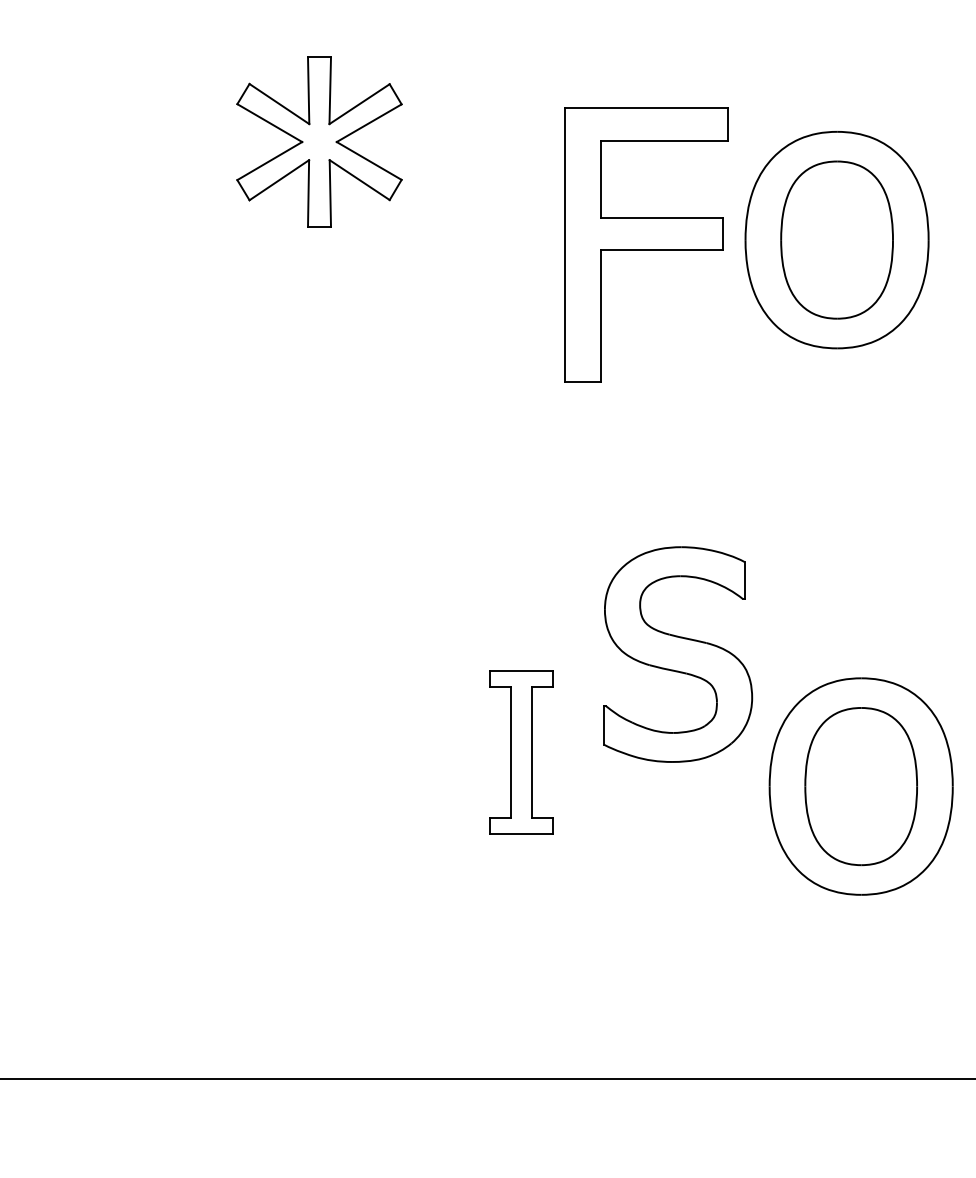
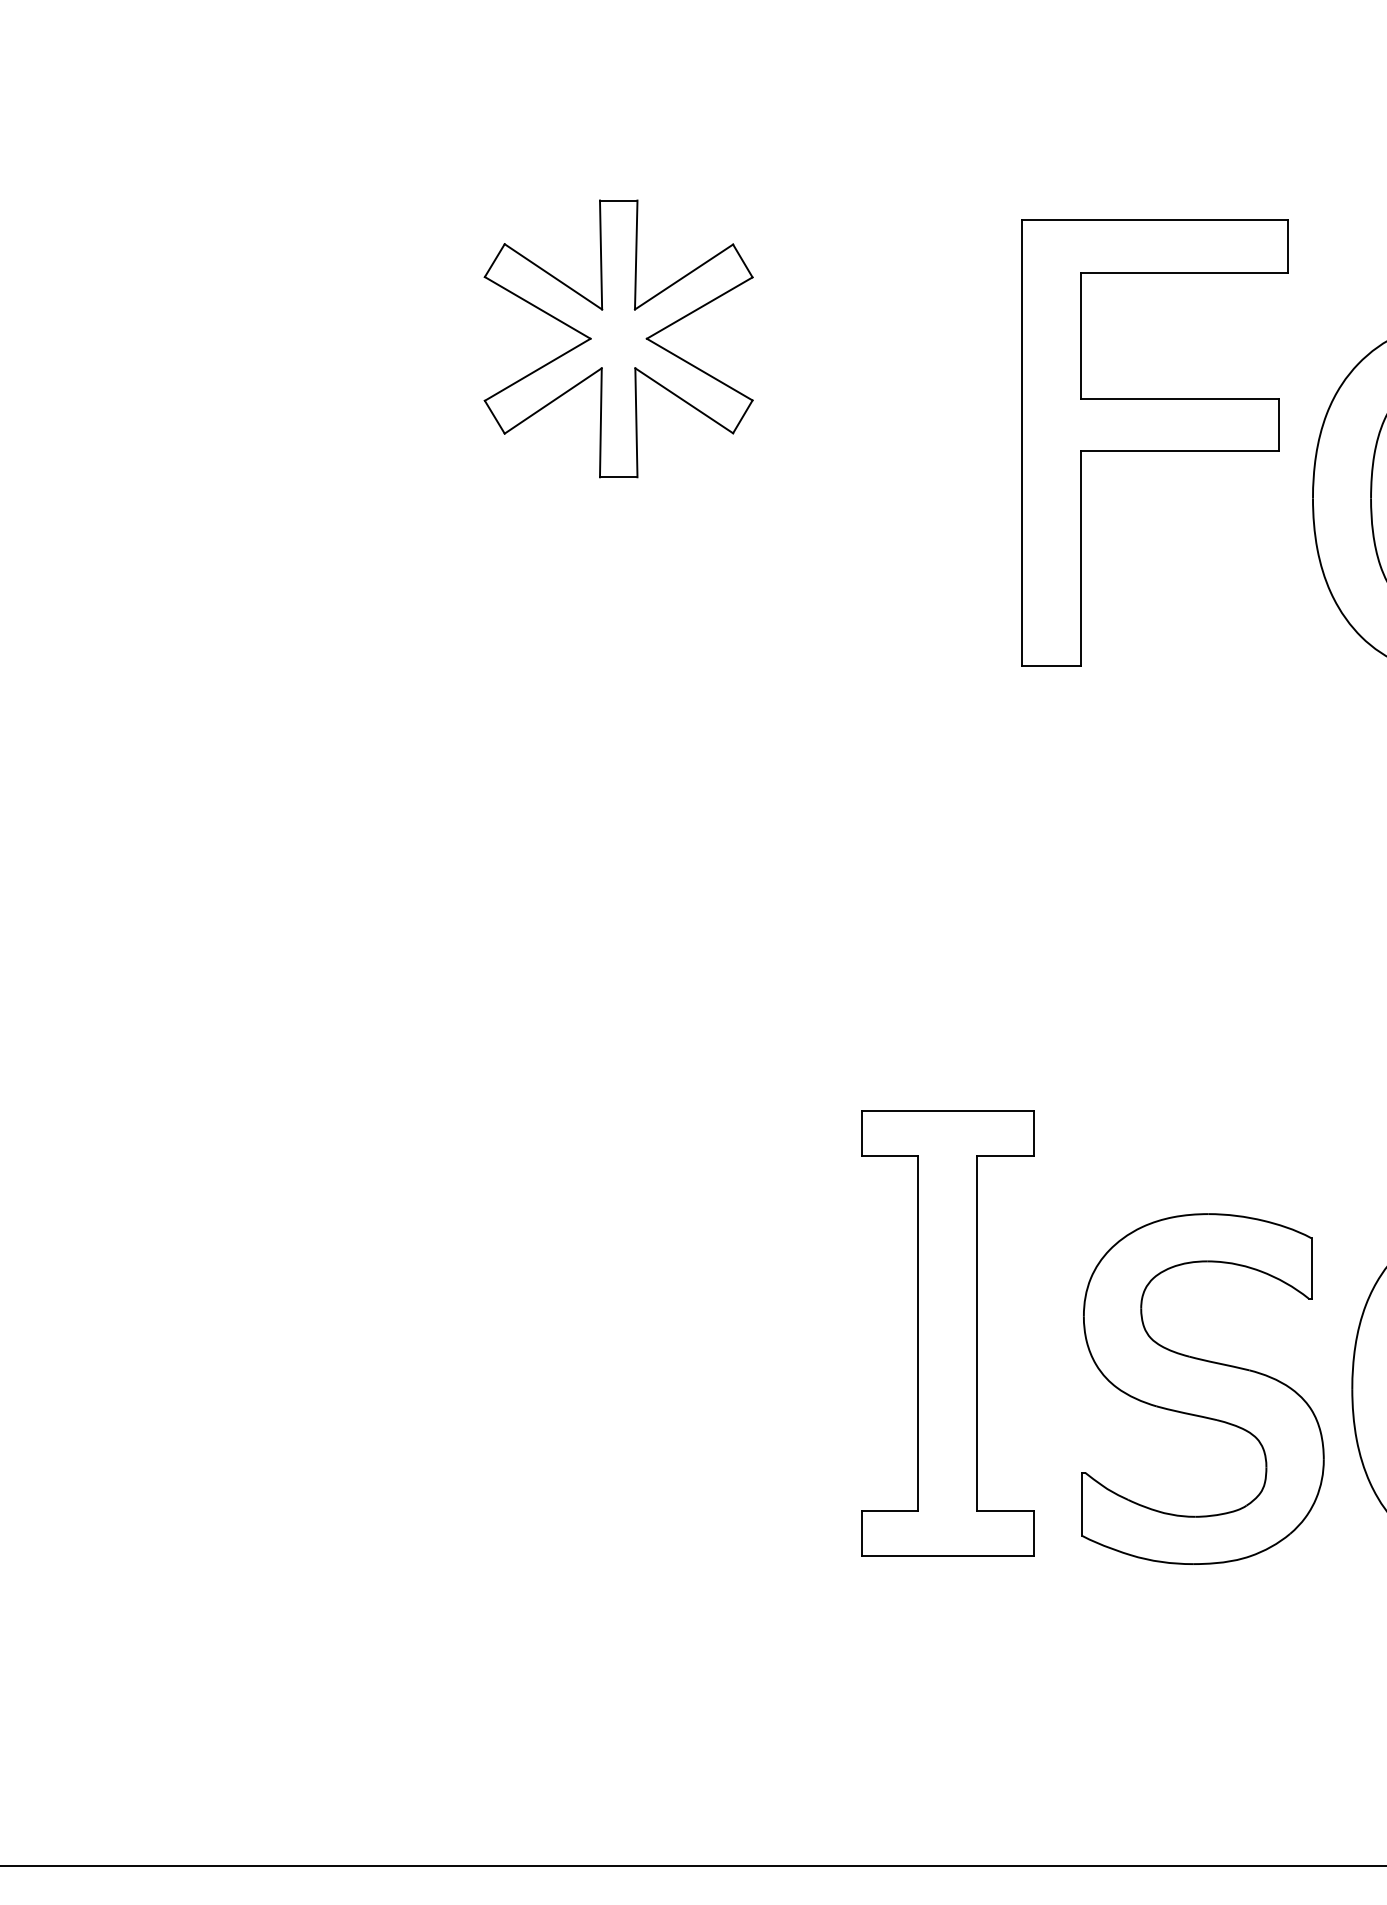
part: (646, 244) -> (1154, 442), moved
part: (678, 654) -> (1203, 1388), moved
part: (521, 752) -> (947, 1333), size x1.67

